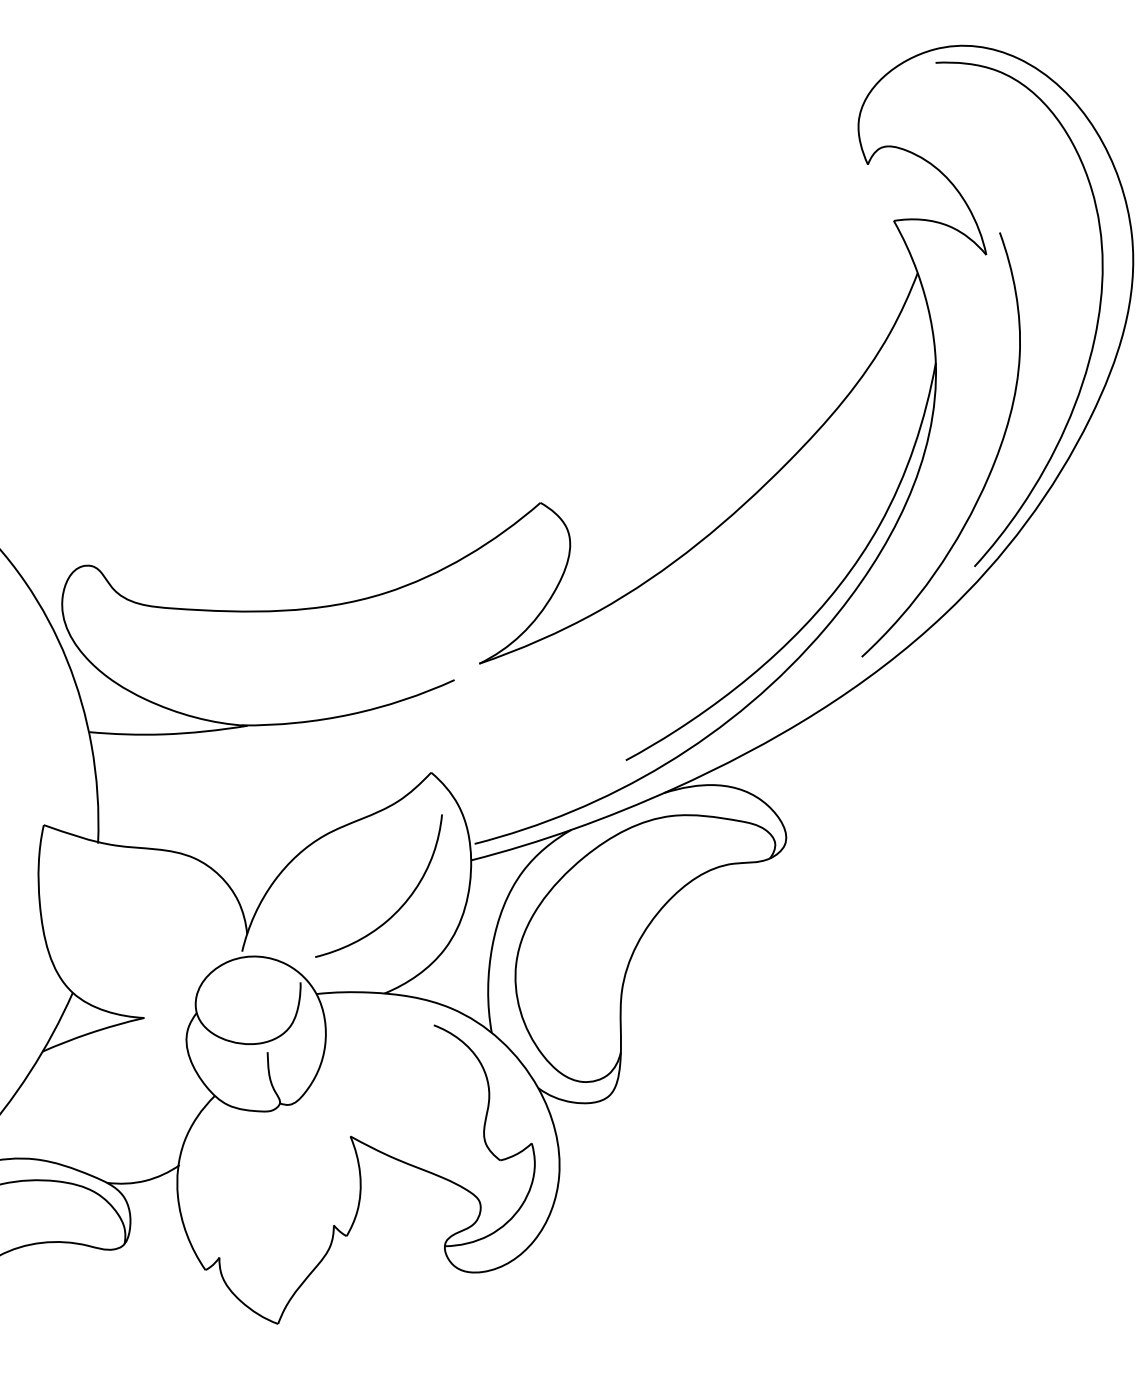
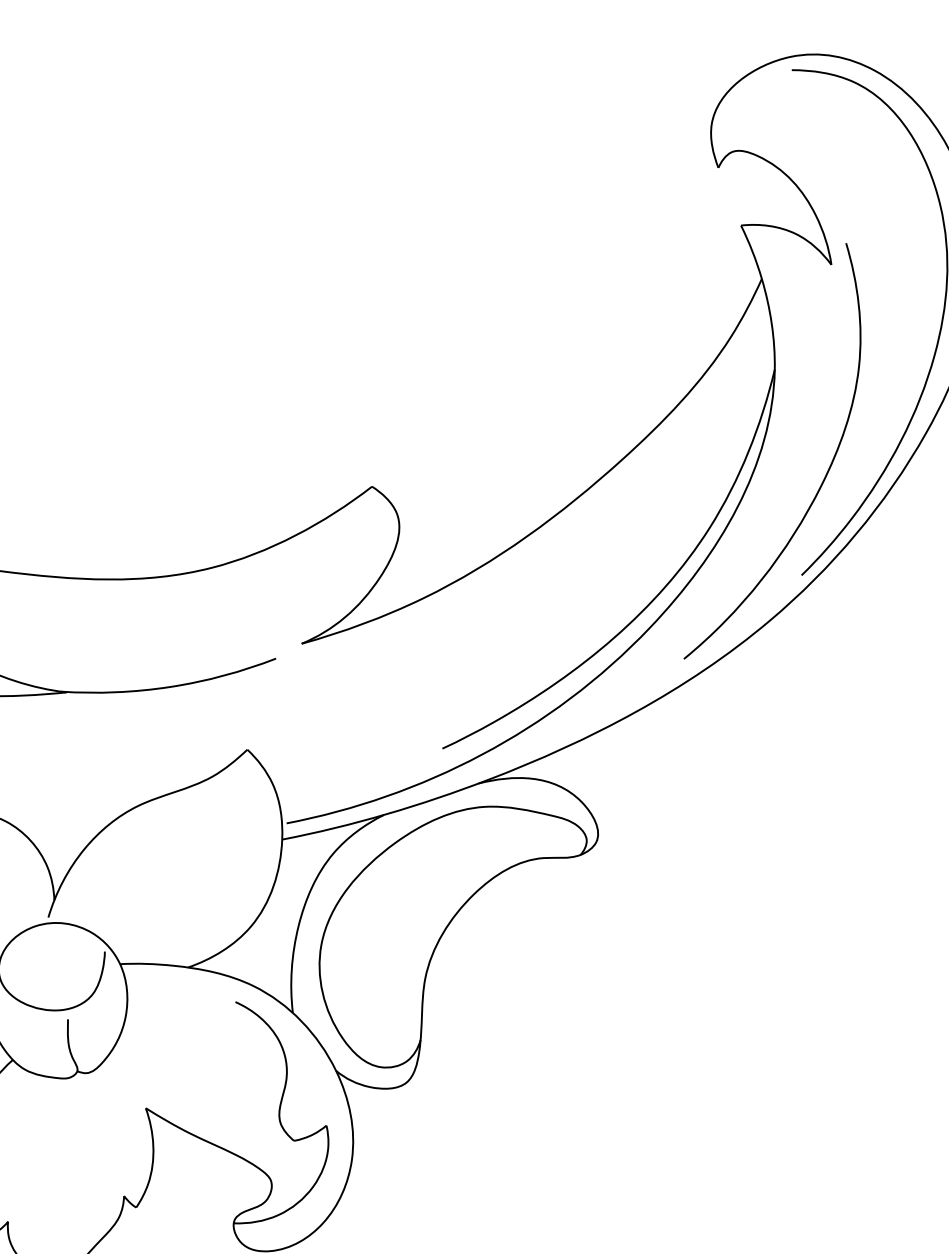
curve: (400, 906) -> (209, 881), removed

